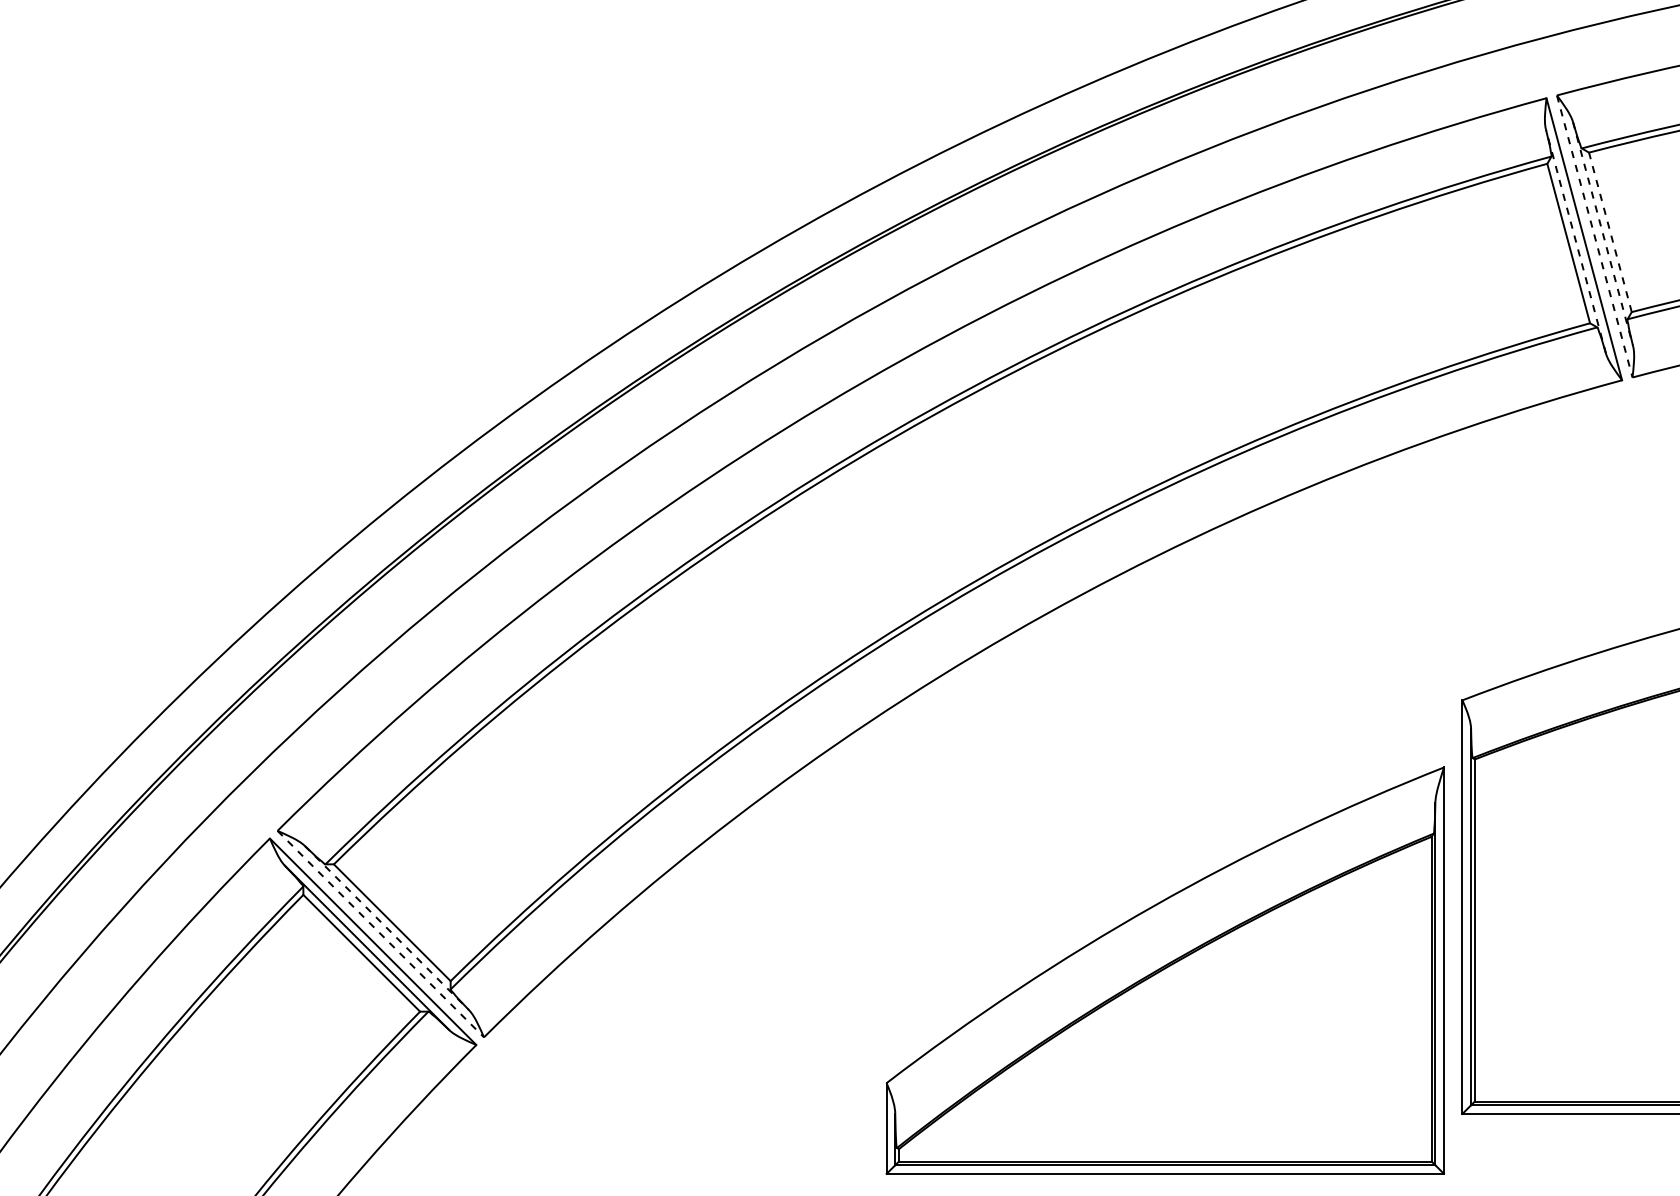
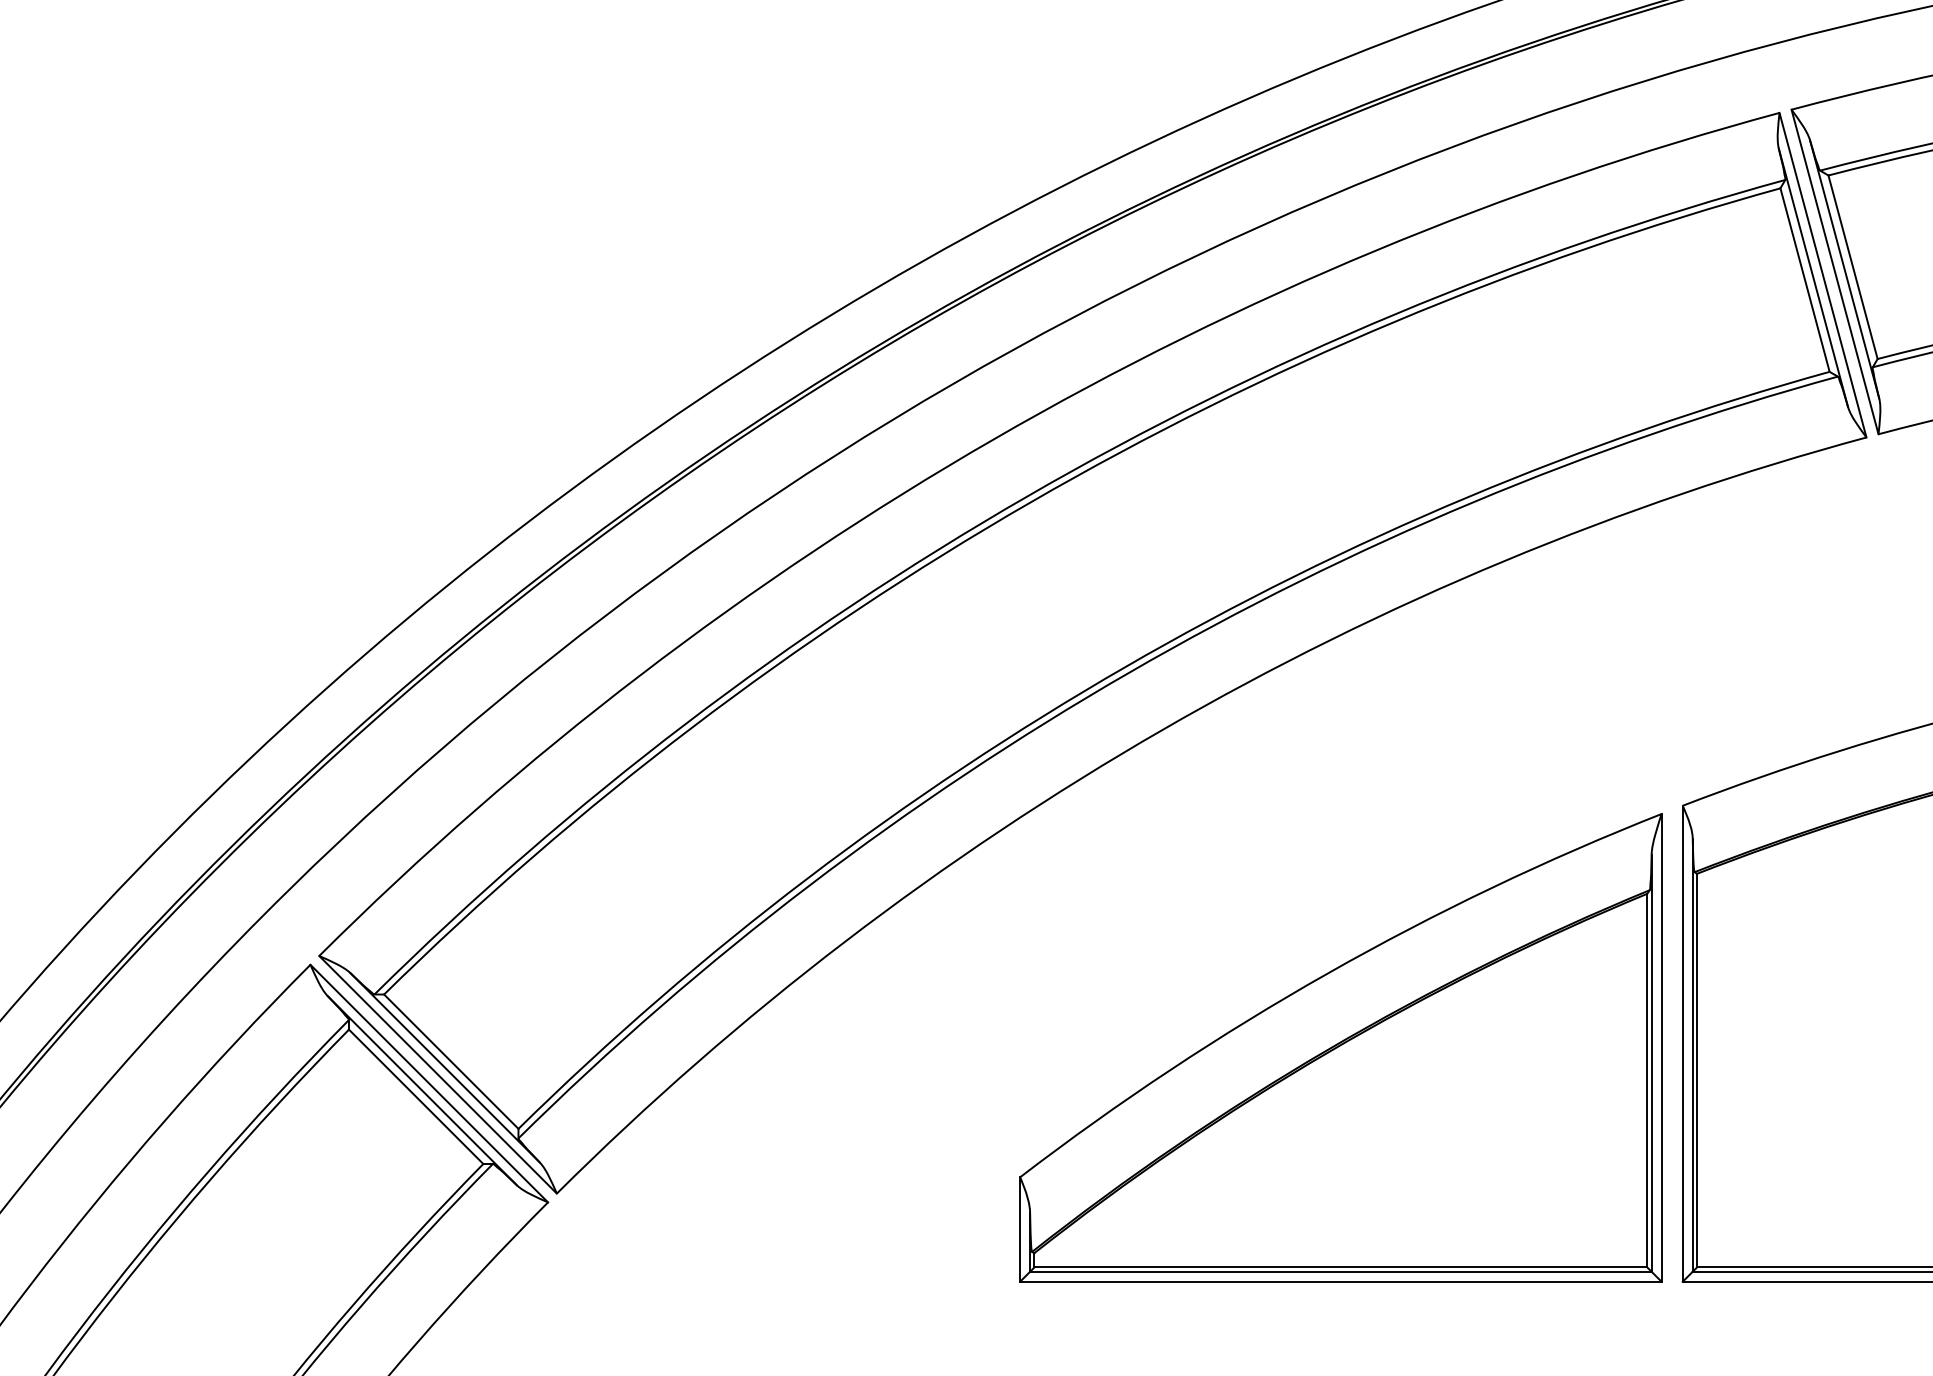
line: (1610, 232) -> (1853, 267), dashed -> solid
line: (1602, 234) -> (1844, 269), dashed -> solid
line: (1595, 236) -> (1835, 272), dashed -> solid
line: (1576, 241) -> (1813, 277), dashed -> solid
line: (387, 927) -> (445, 1067), dashed -> solid
line: (381, 934) -> (438, 1075), dashed -> solid
part: (1165, 970) -> (1340, 1047), moved

